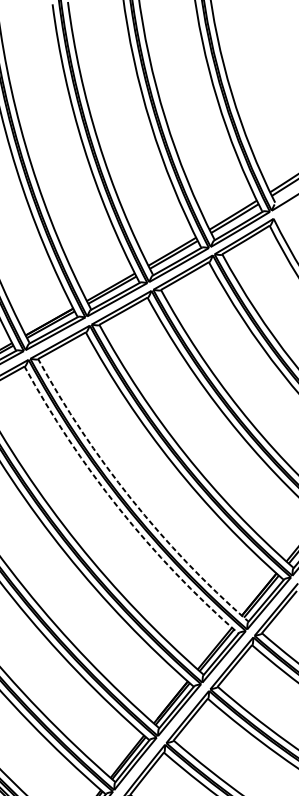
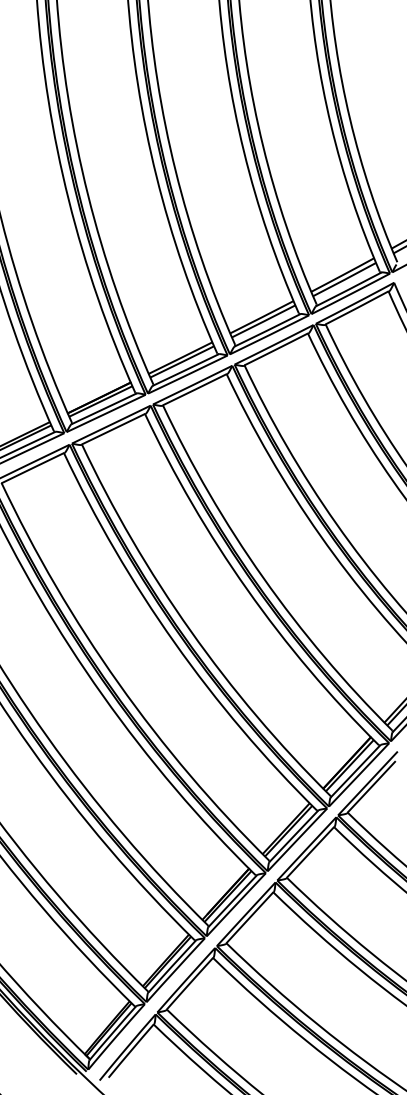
arc: (131, 498) -> (190, 630), dashed -> solid
arc: (119, 508) -> (174, 642), dashed -> solid

